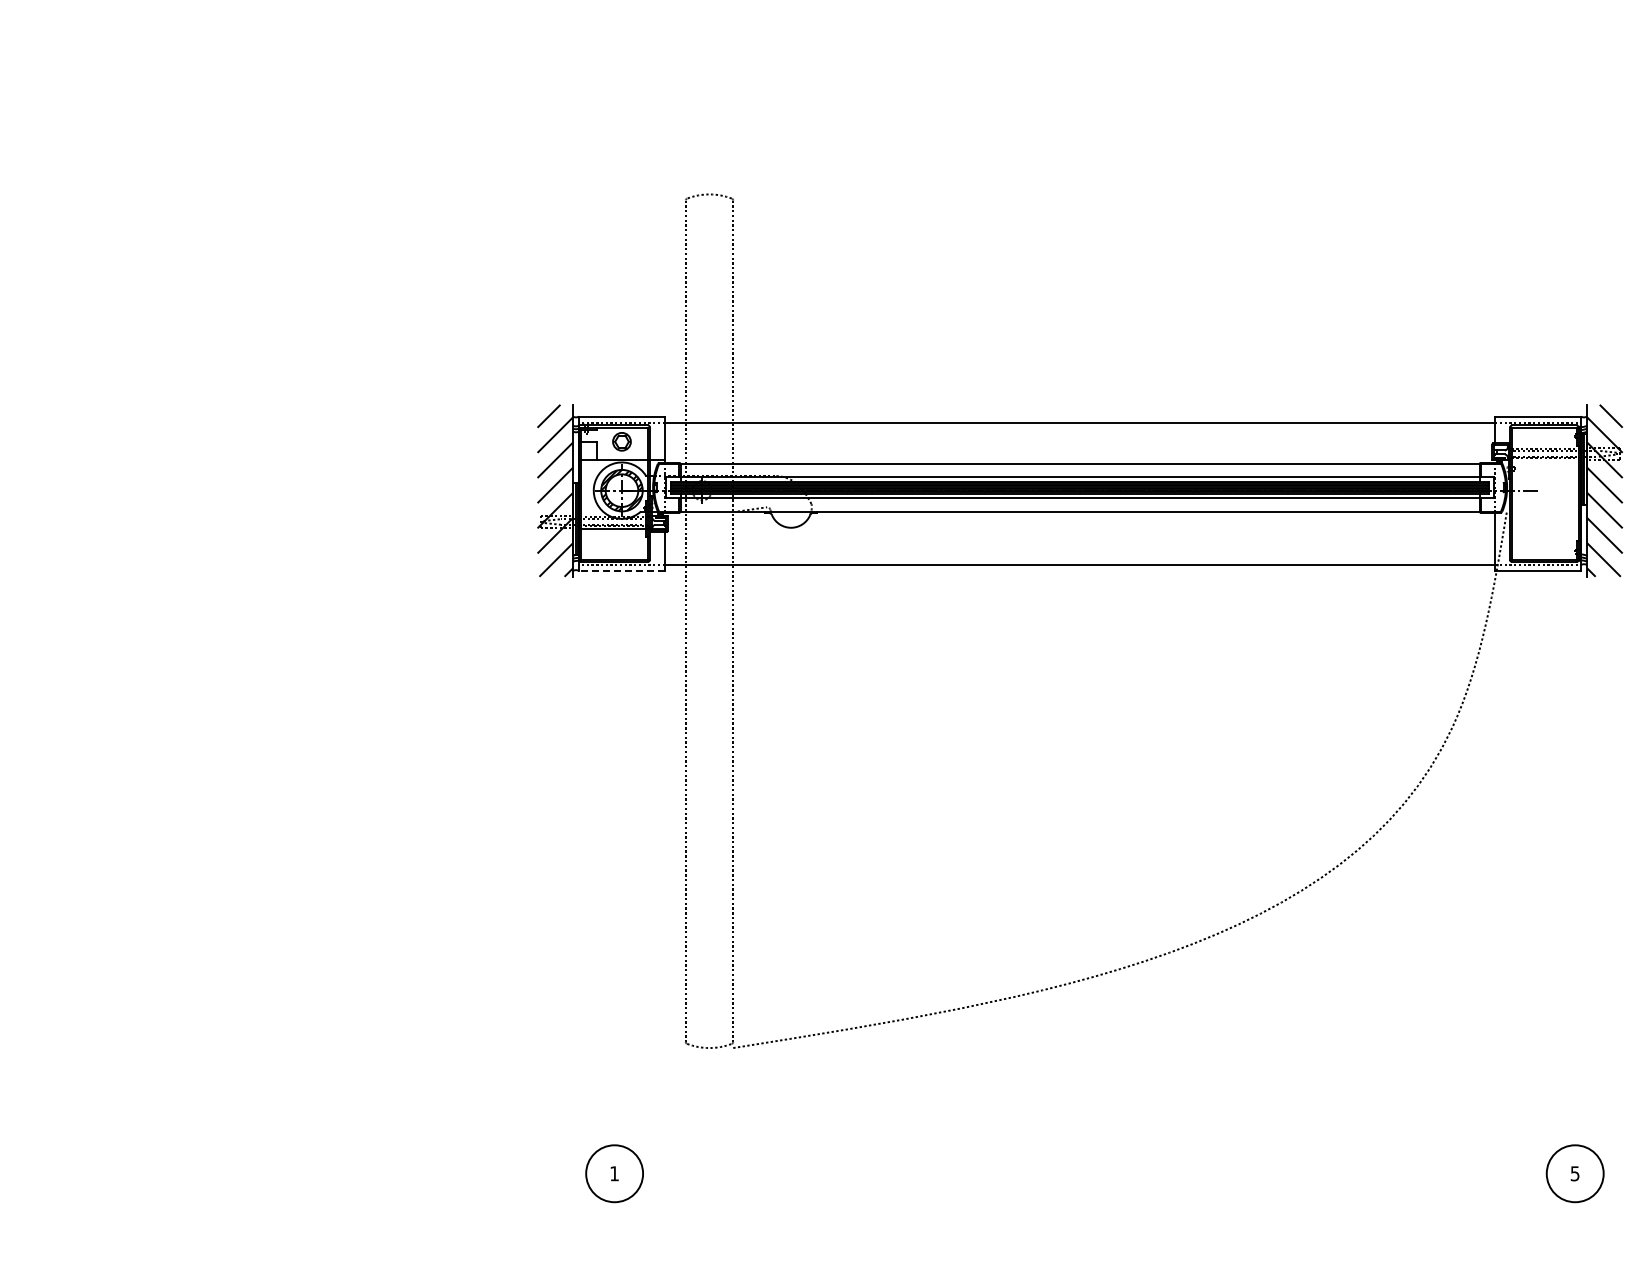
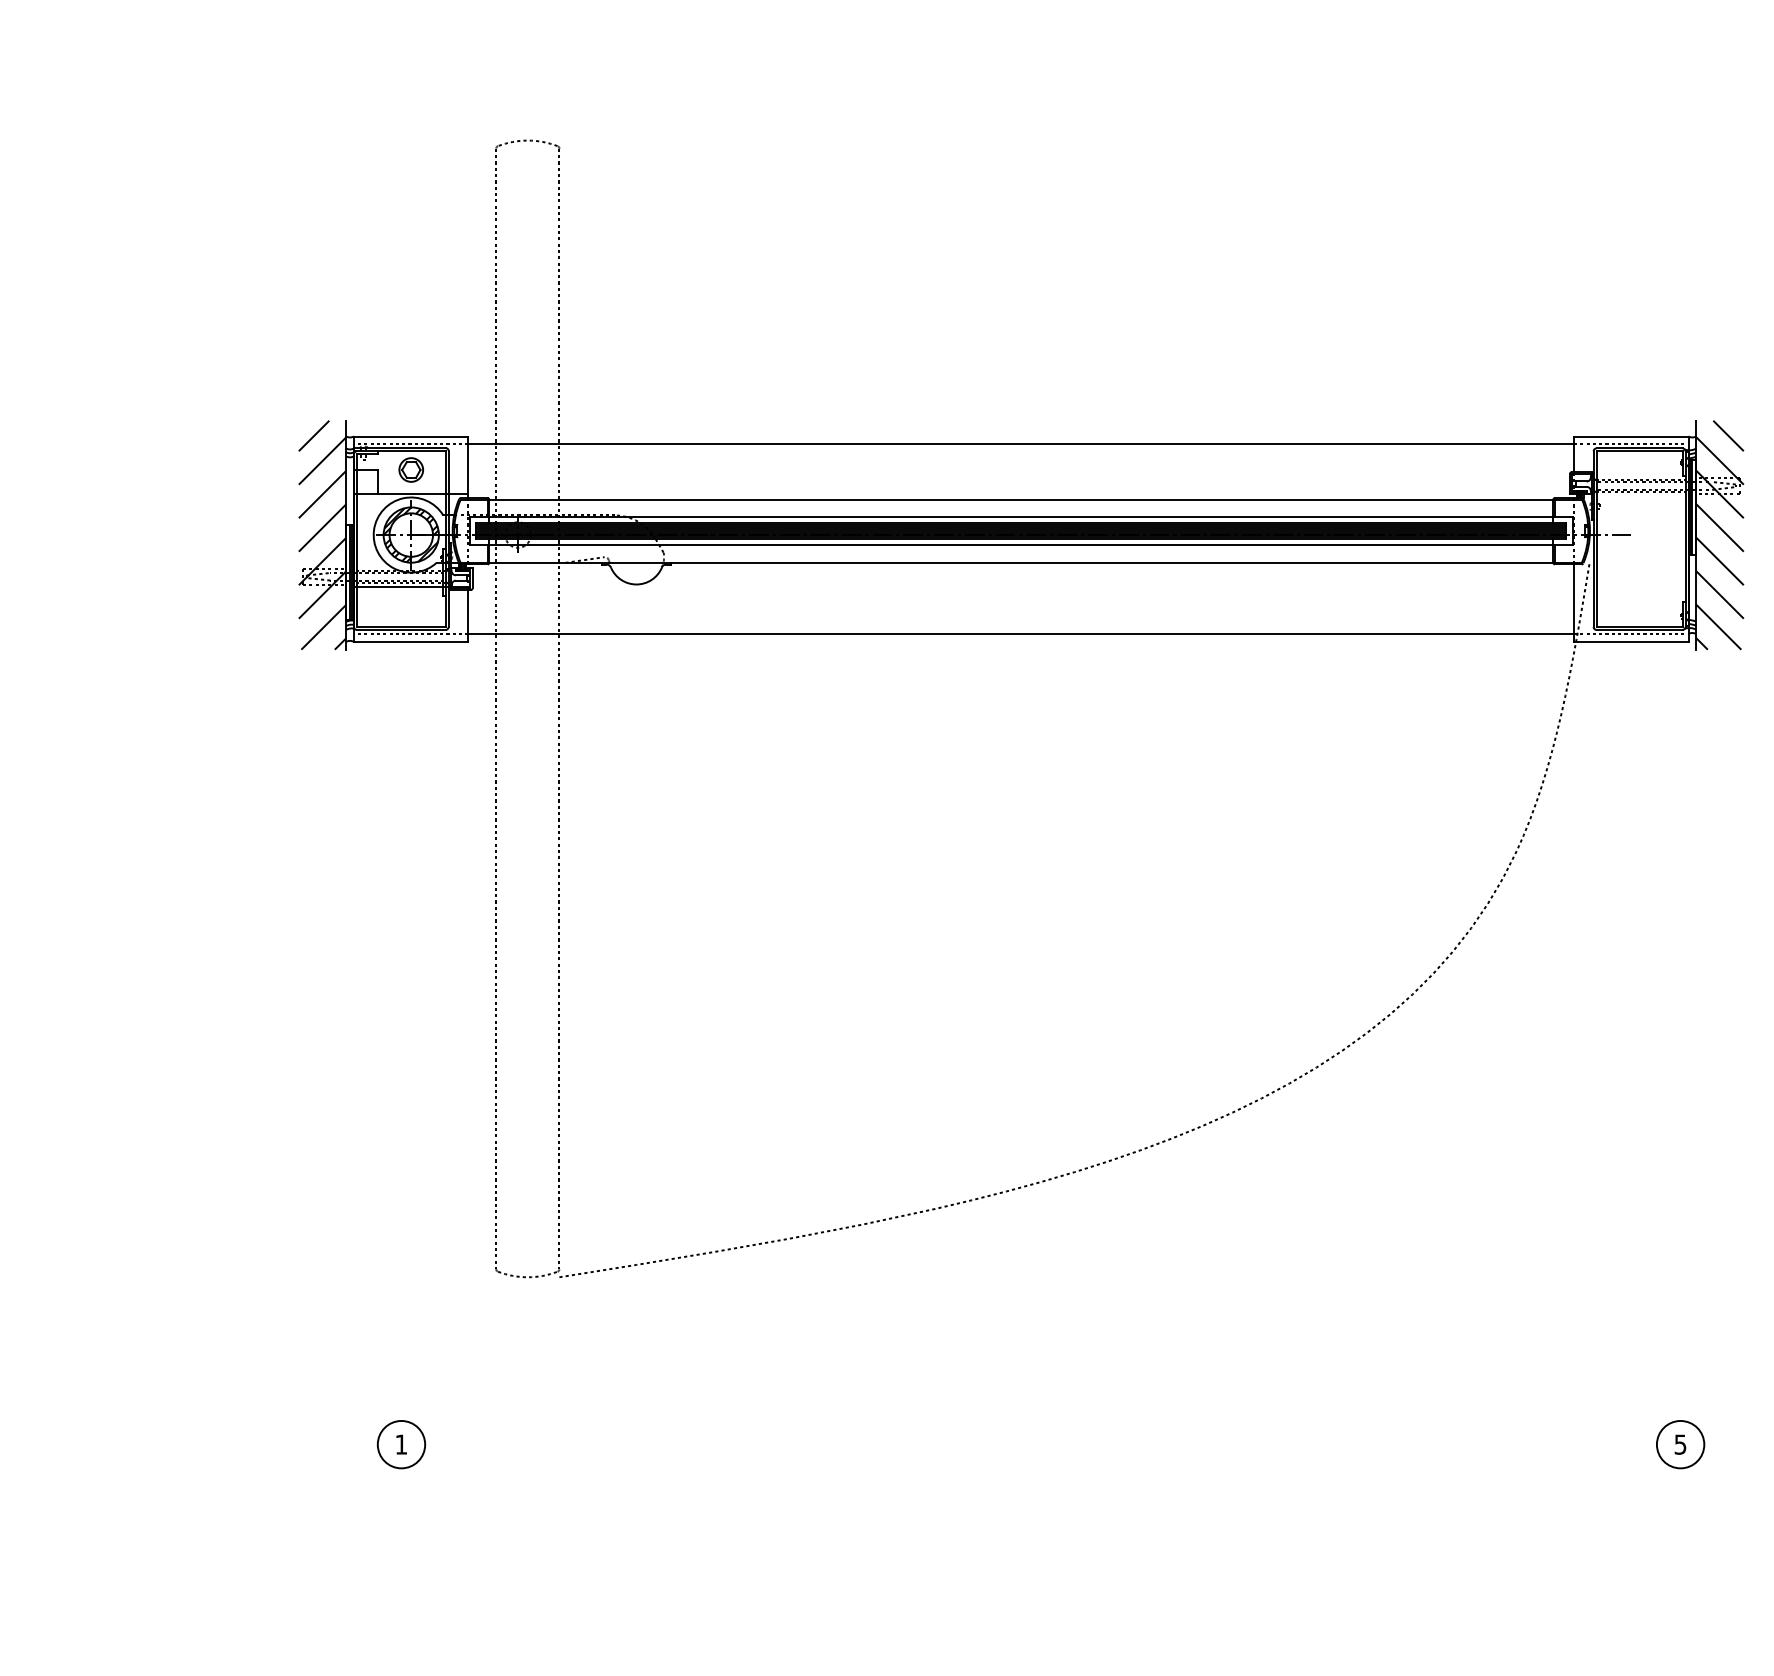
line: (621, 570) -> (410, 641), dashed -> solid
circle: (614, 1173) -> (401, 1444), size x0.62
circle: (1575, 1173) -> (1680, 1444), size x0.62

